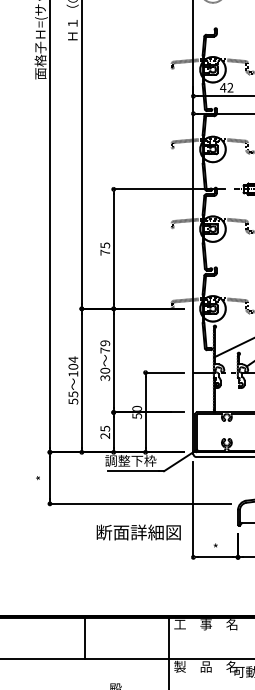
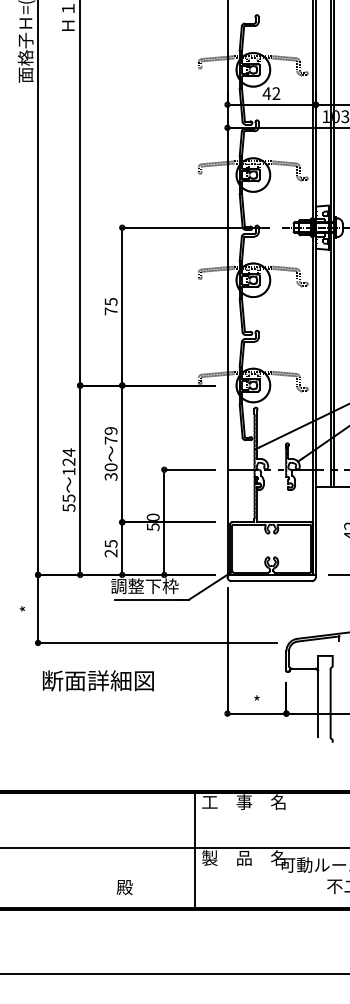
text: (72, 366) -> (68, 461), 104 -> 124
text: (138, 532) -> (98, 680), moved
line: (85, 638) -> (84, 820), removed

